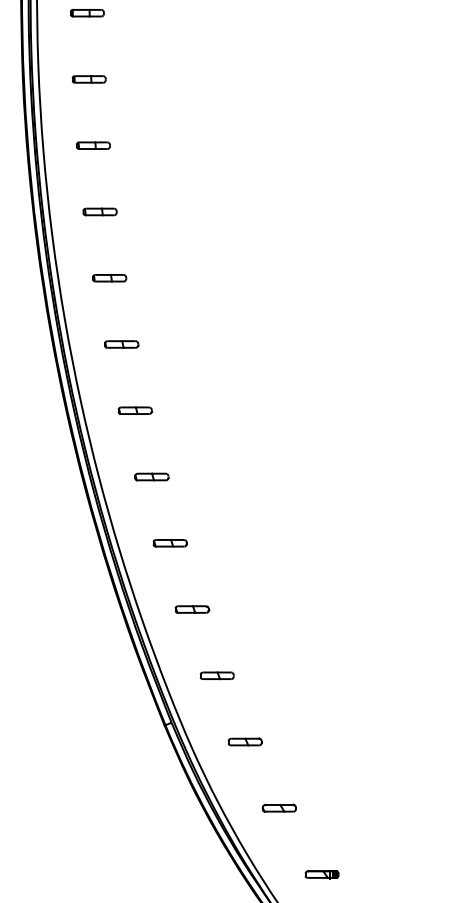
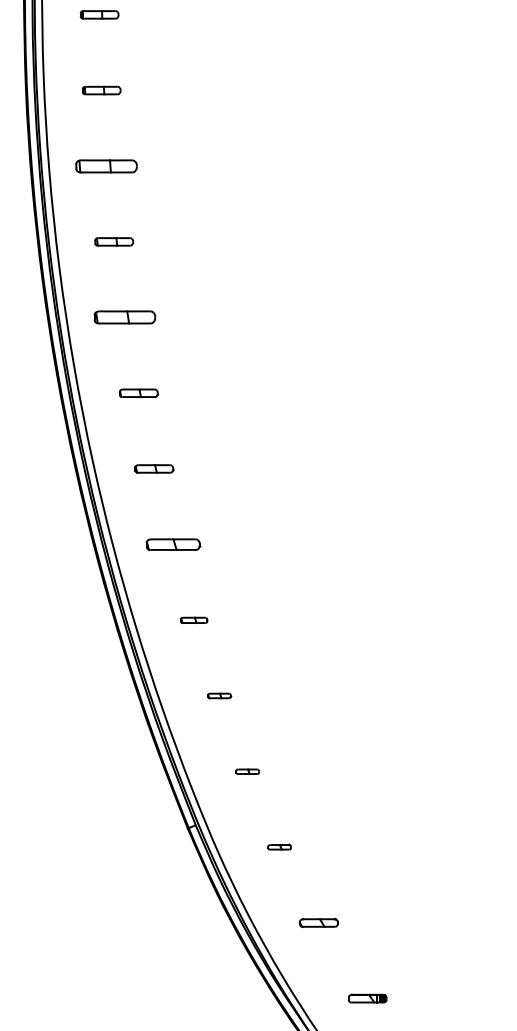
part: (93, 145) -> (106, 166), size x1.6
part: (109, 278) -> (124, 317), size x1.6
part: (151, 476) -> (172, 544), size x1.4
part: (169, 543) -> (193, 620), size x0.7
part: (192, 609) -> (219, 695), size x0.6
part: (216, 675) -> (247, 771), size x0.6
part: (244, 741) -> (279, 846), size x0.6

